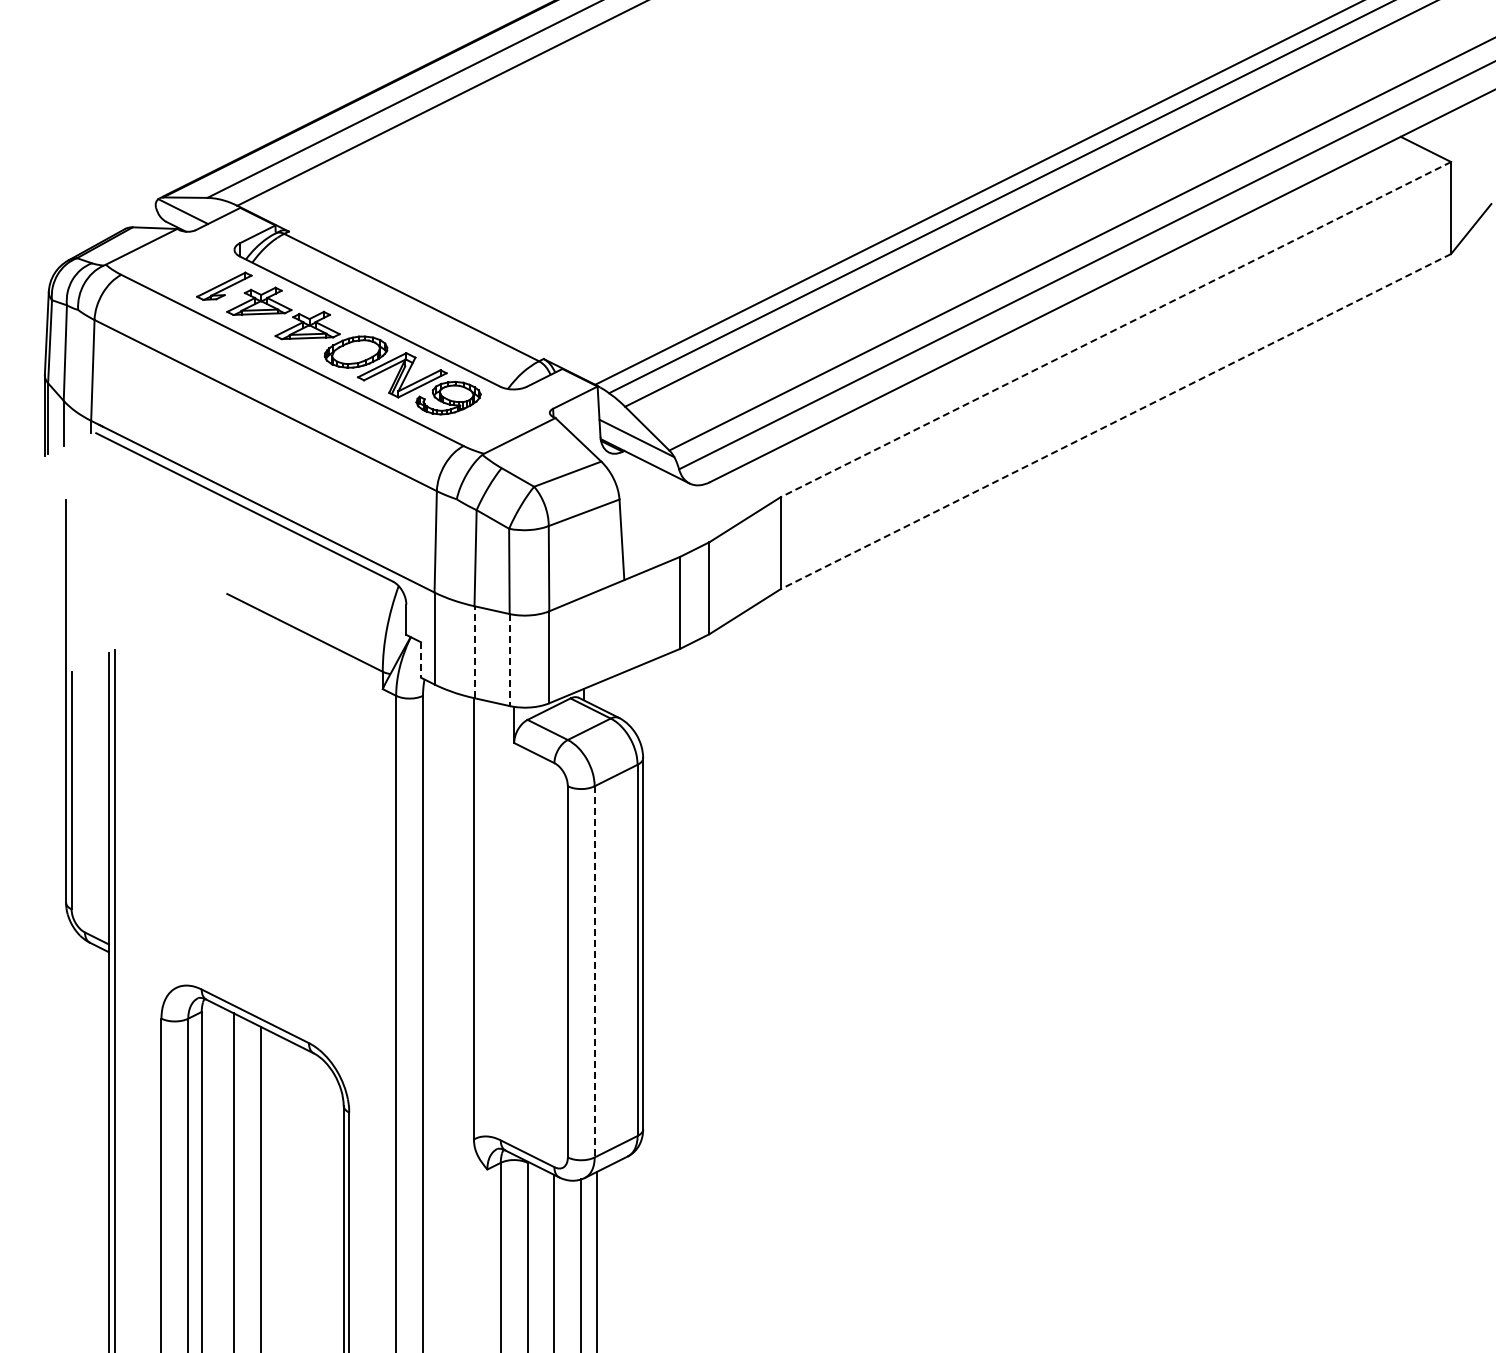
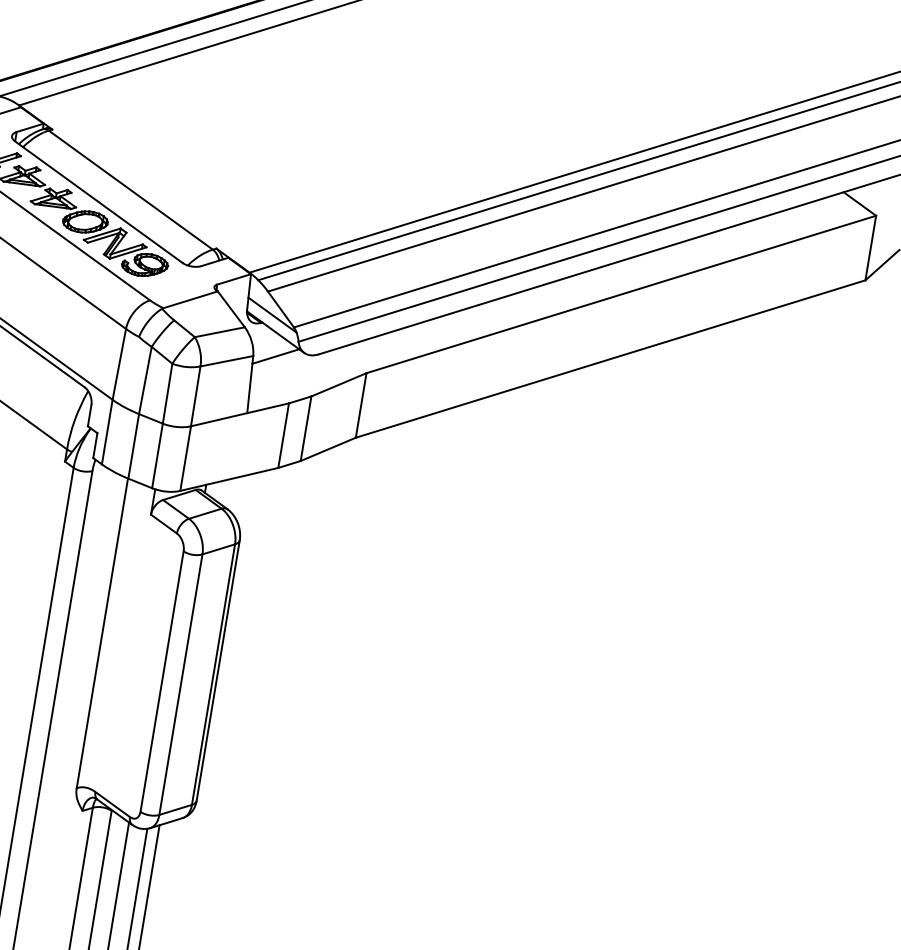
line: (1115, 329) -> (621, 294), dashed -> solid
line: (1115, 421) -> (610, 358), dashed -> solid
line: (650, 494) -> (275, 356), added
line: (474, 652) -> (133, 446), dashed -> solid
line: (421, 660) -> (95, 446), dashed -> solid
line: (509, 660) -> (157, 456), dashed -> solid
line: (594, 971) -> (180, 684), dashed -> solid

